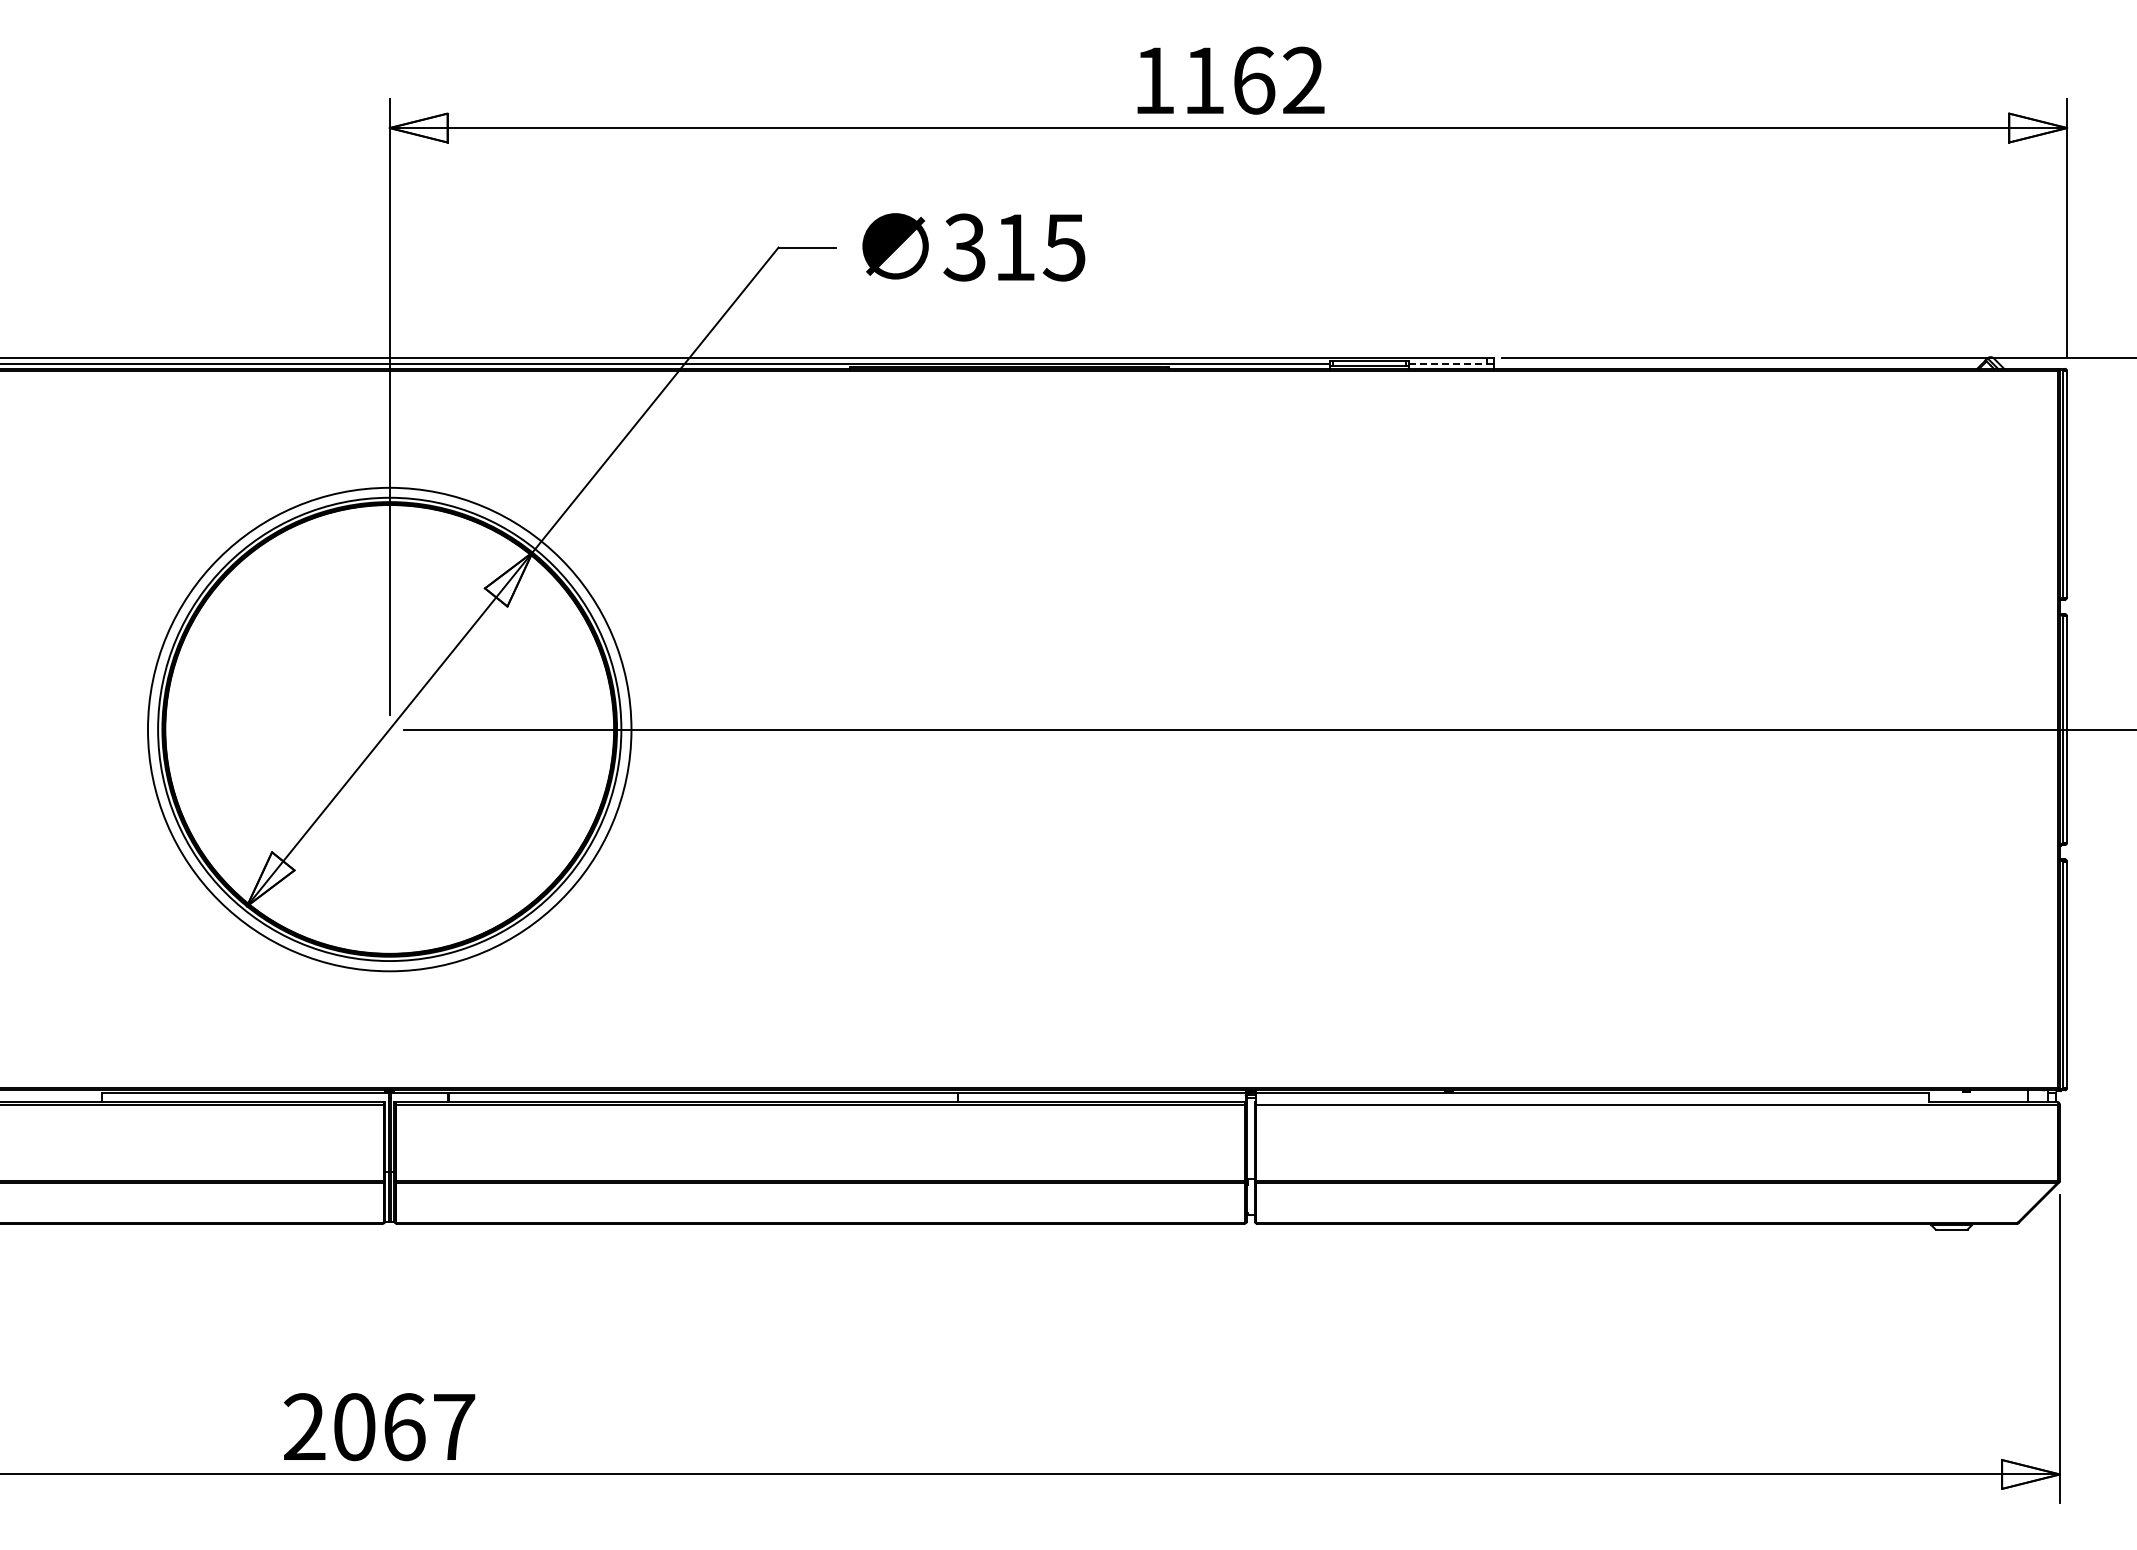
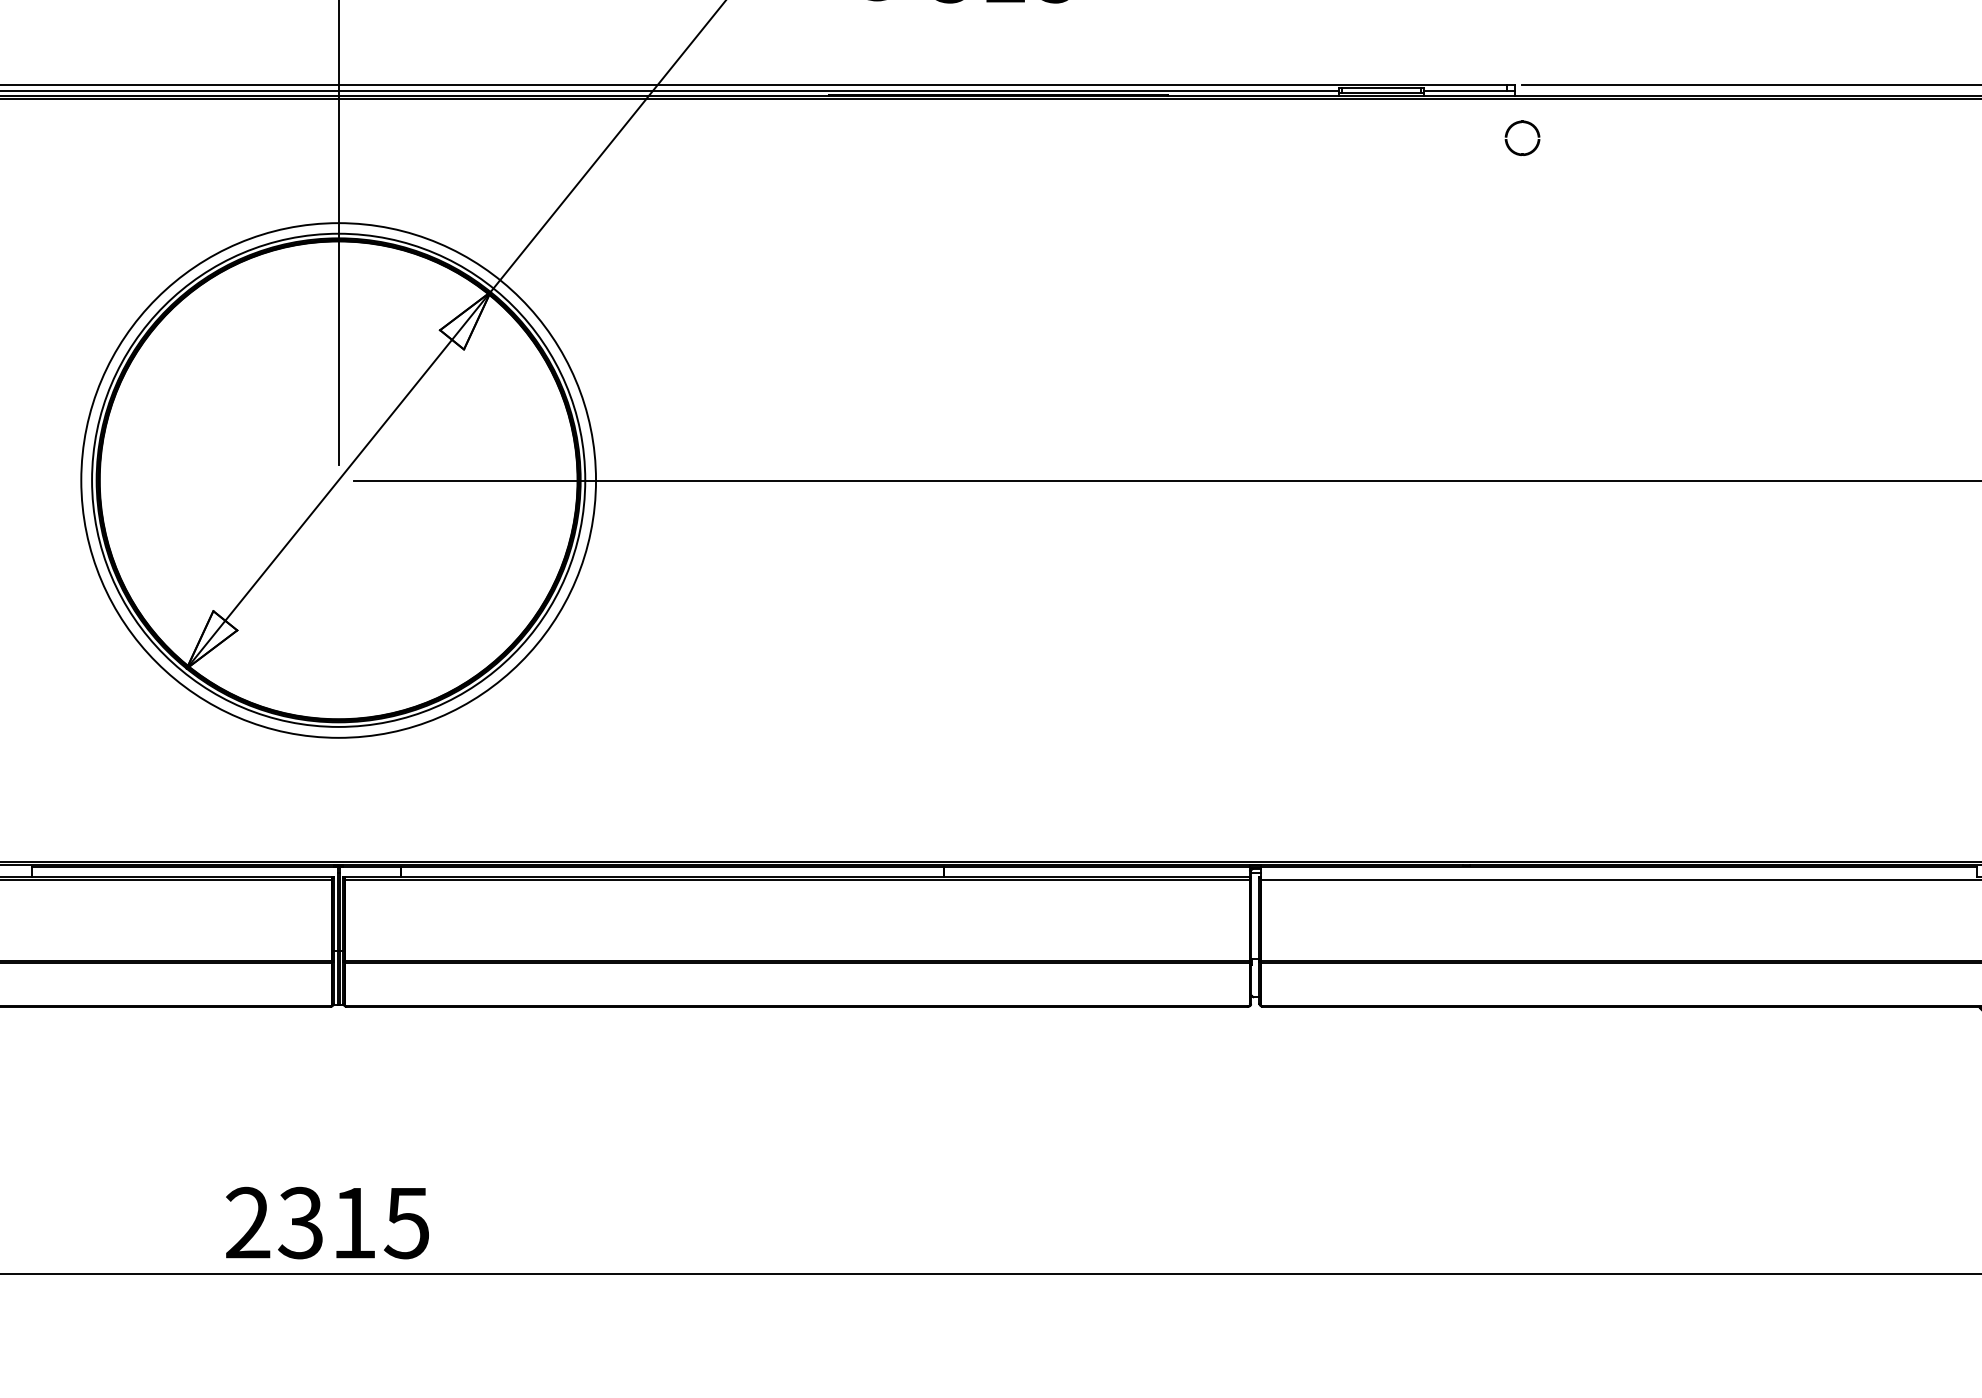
line: (1448, 363) -> (1465, 90), dashed -> solid
part: (1501, 407) -> (1522, 137), added
text: (403, 1427) -> (353, 1223), 2067 -> 2315

